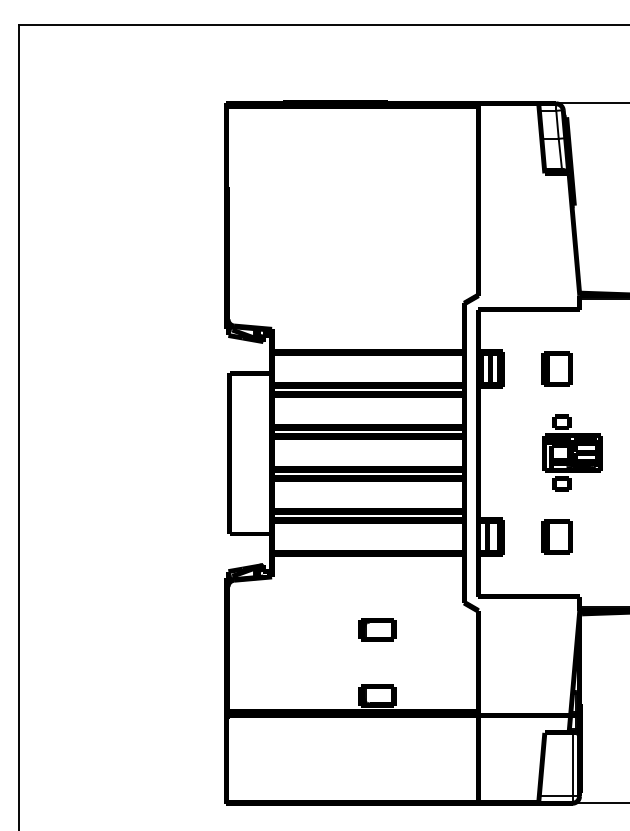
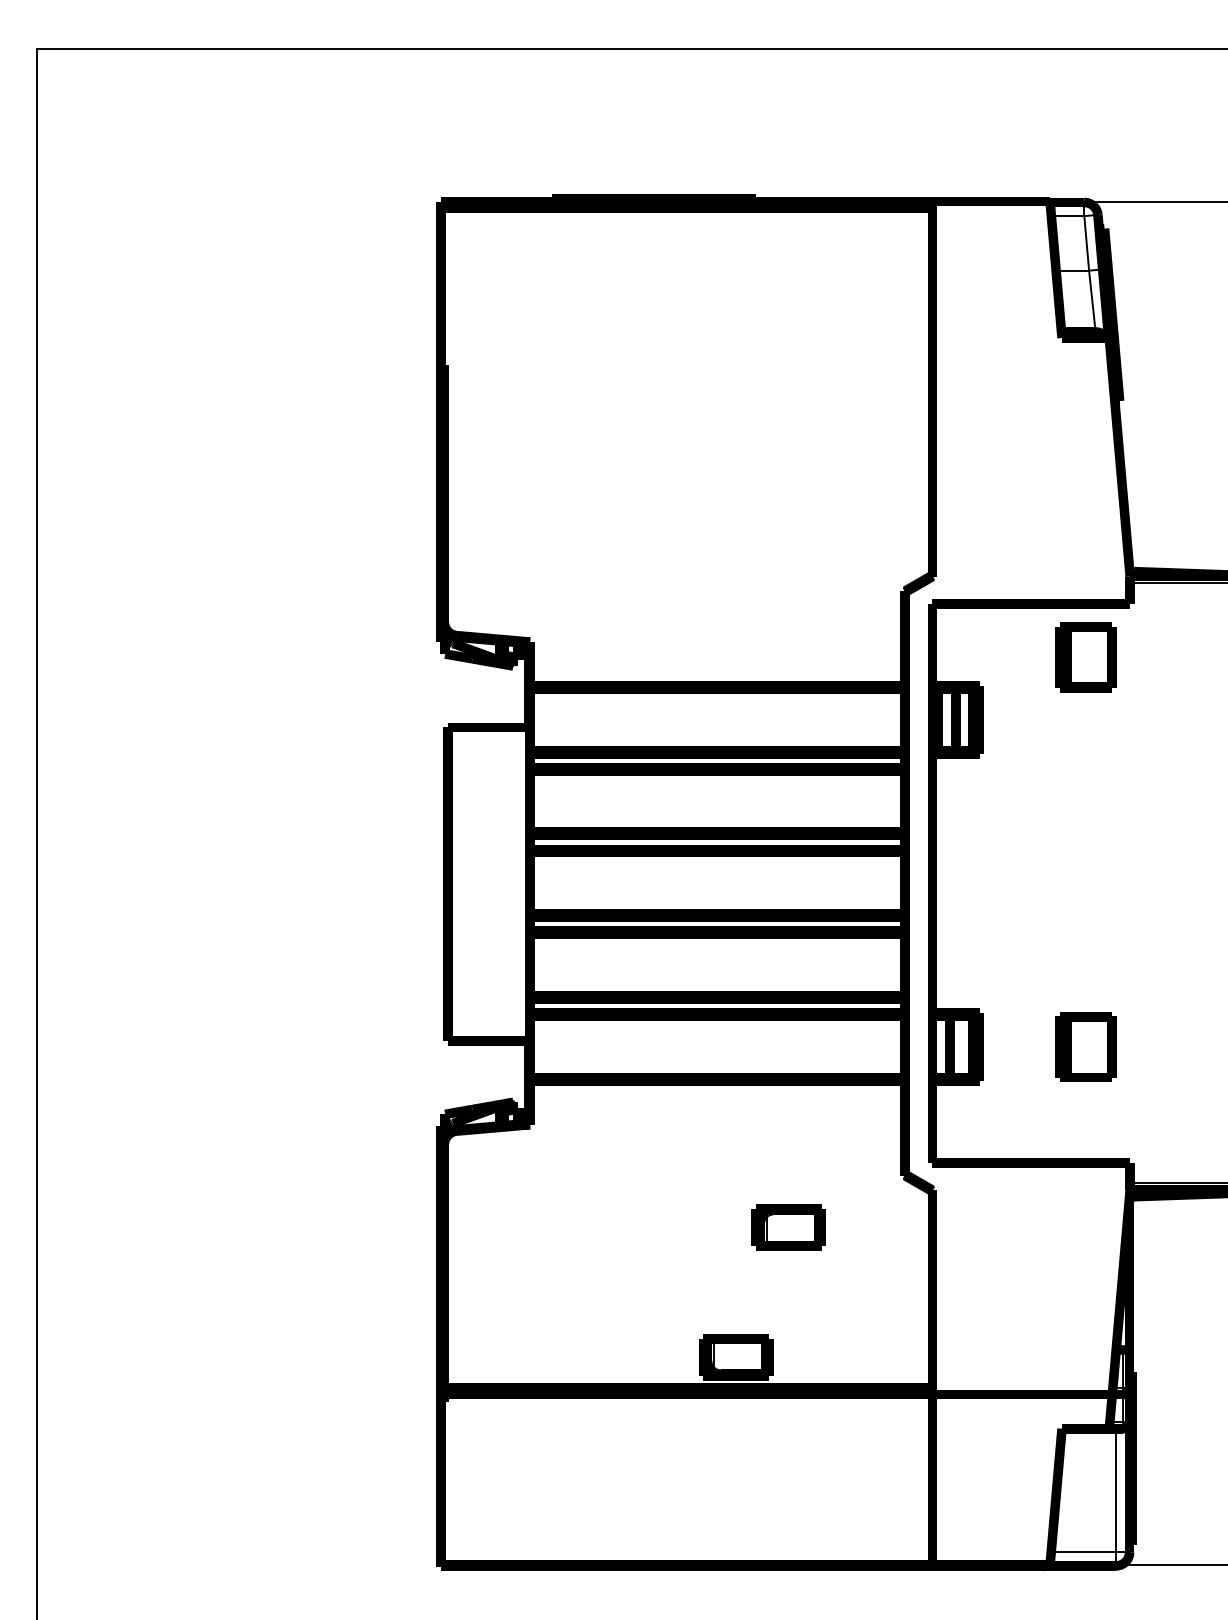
part: (556, 368) -> (1084, 656), moved
part: (572, 452) -> (1115, 882), removed
part: (377, 629) -> (788, 1227), moved

